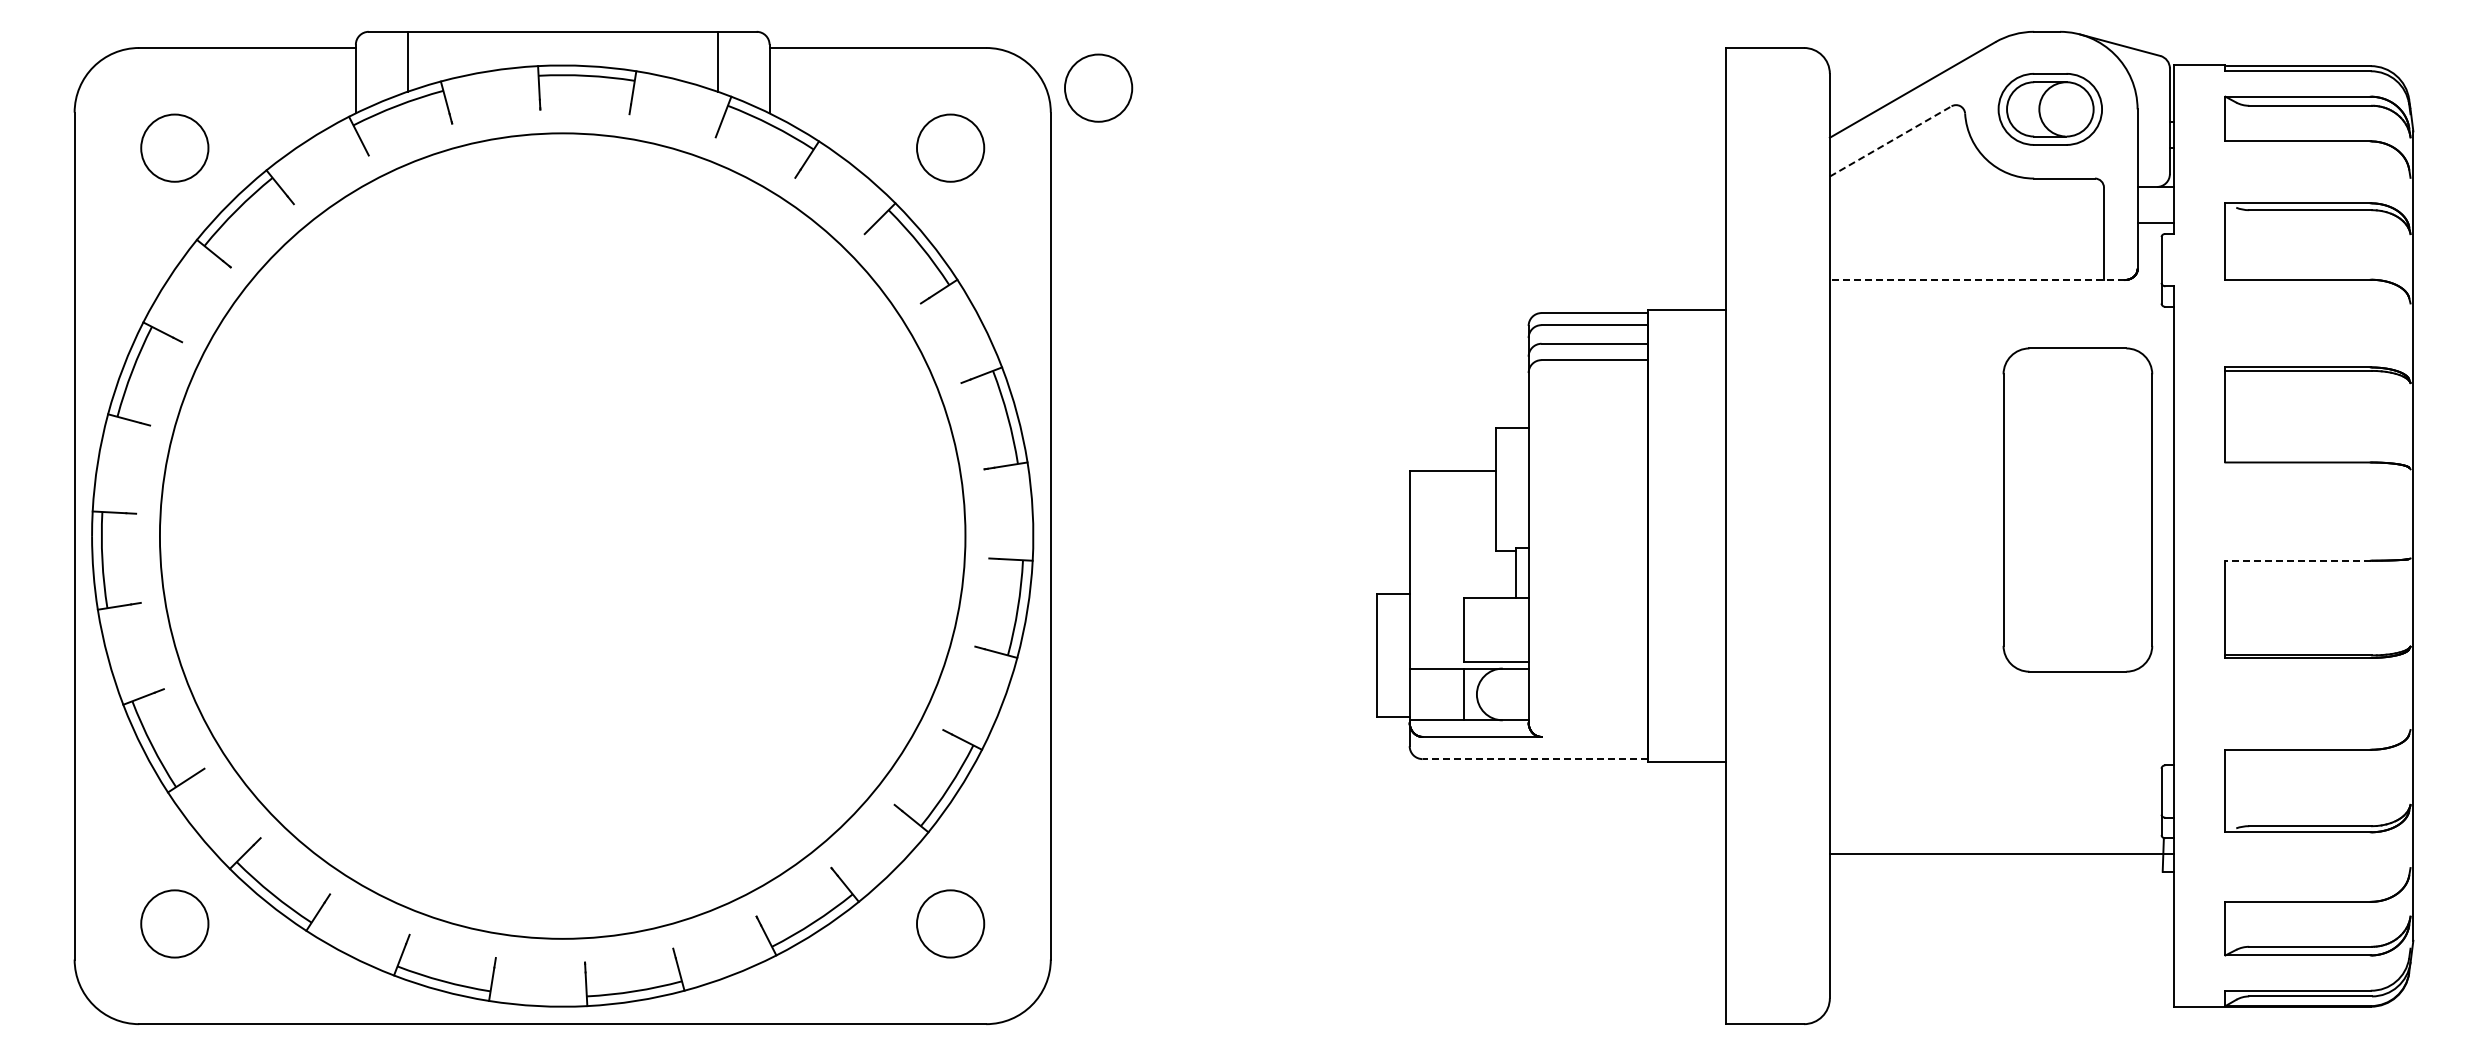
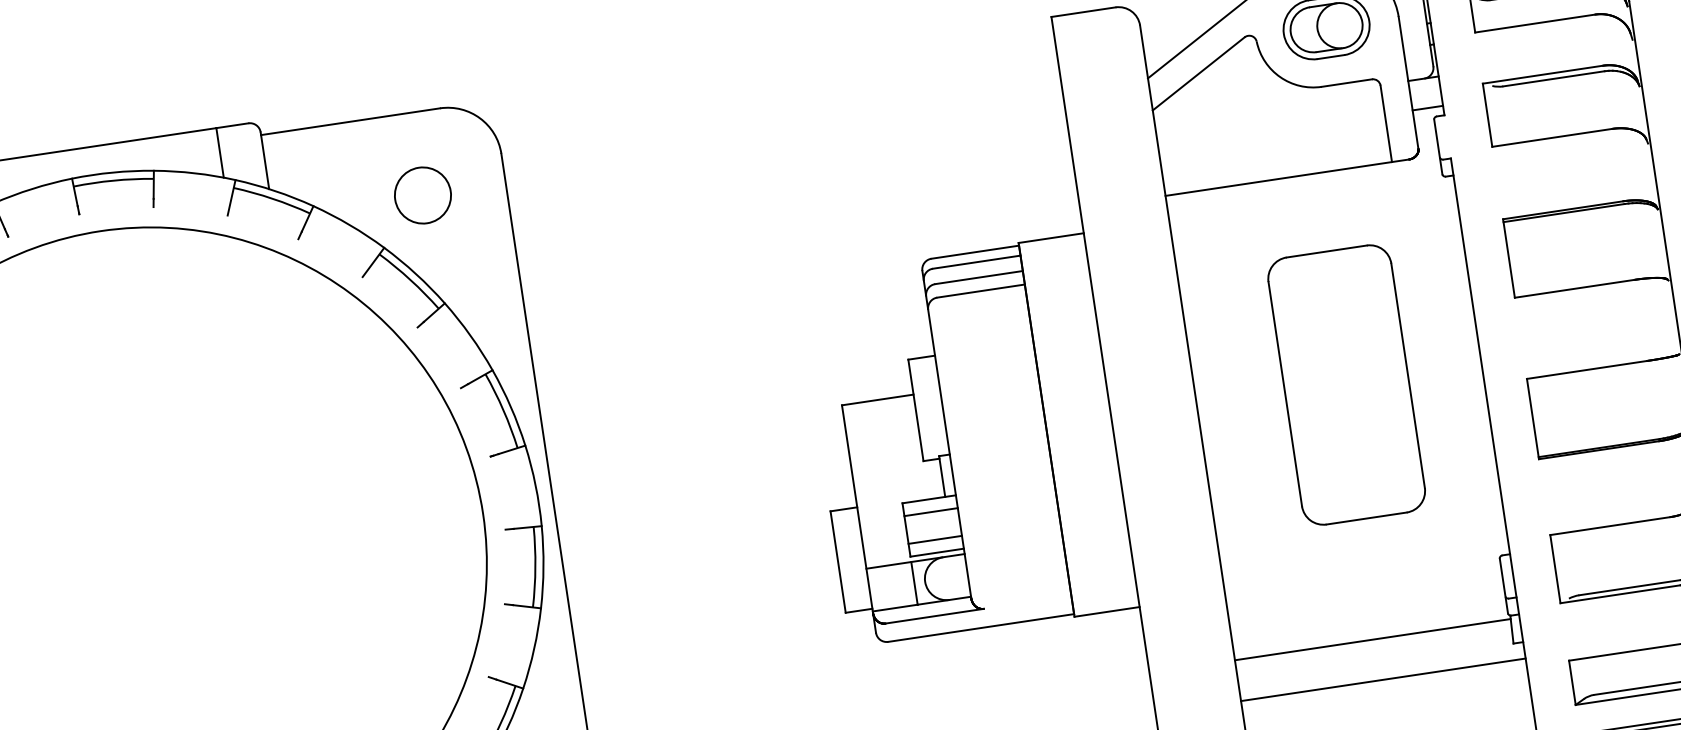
circle: (1098, 87) -> (537, 127), removed
line: (1891, 141) -> (1199, 73), dashed -> solid
line: (1976, 280) -> (1286, 178), dashed -> solid
part: (2077, 509) -> (1346, 384), moved
line: (2298, 560) -> (1587, 369), dashed -> solid
line: (1495, 613) -> (930, 512), added
line: (1495, 646) -> (934, 539), added
line: (1534, 759) -> (980, 628), dashed -> solid
line: (1996, 842) -> (1372, 639), added
line: (2001, 853) -> (1382, 679), moved

